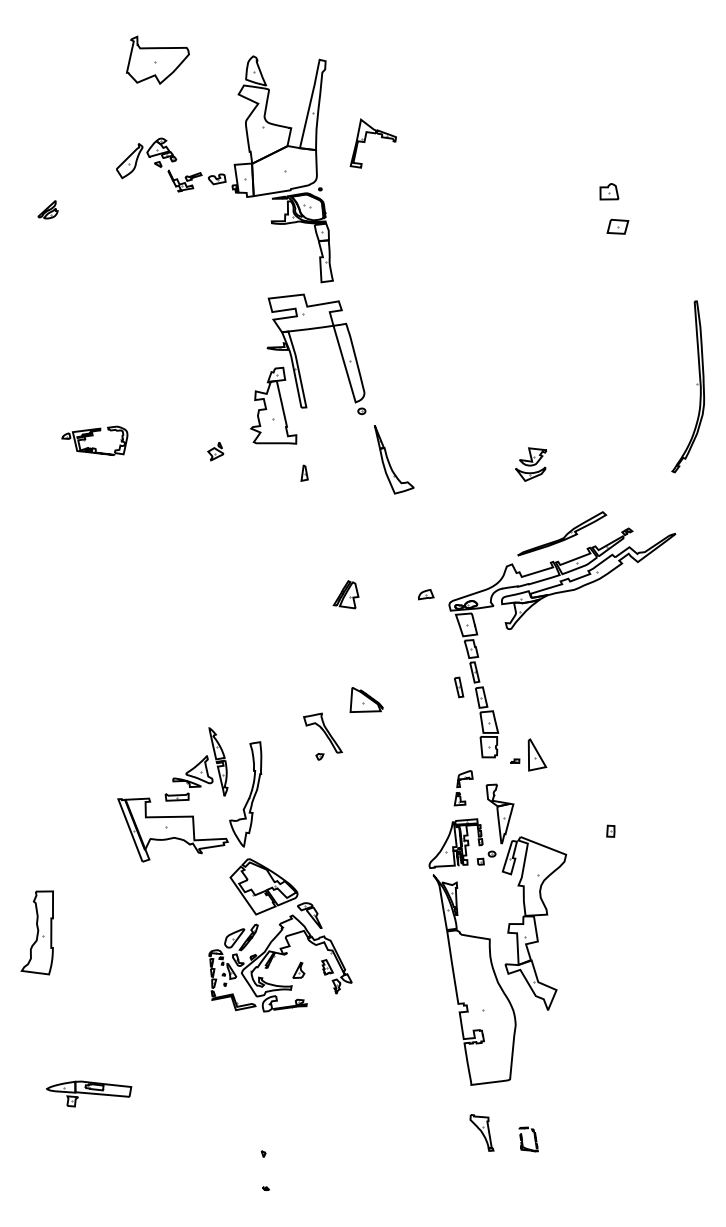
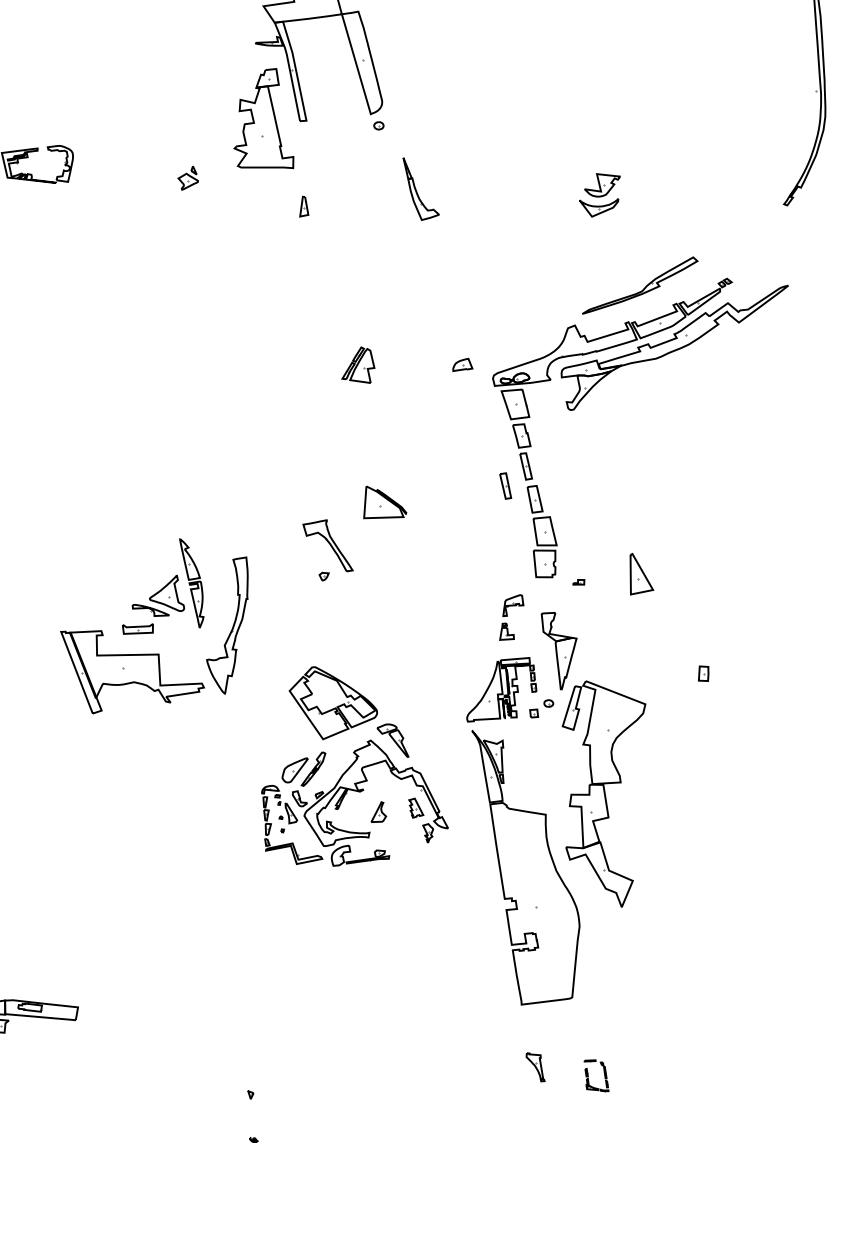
part: (394, 459) -> (421, 188), size x0.7
part: (537, 754) -> (641, 573), moved
part: (280, 935) -> (354, 766), moved
part: (481, 1132) -> (534, 1066), size x0.6

